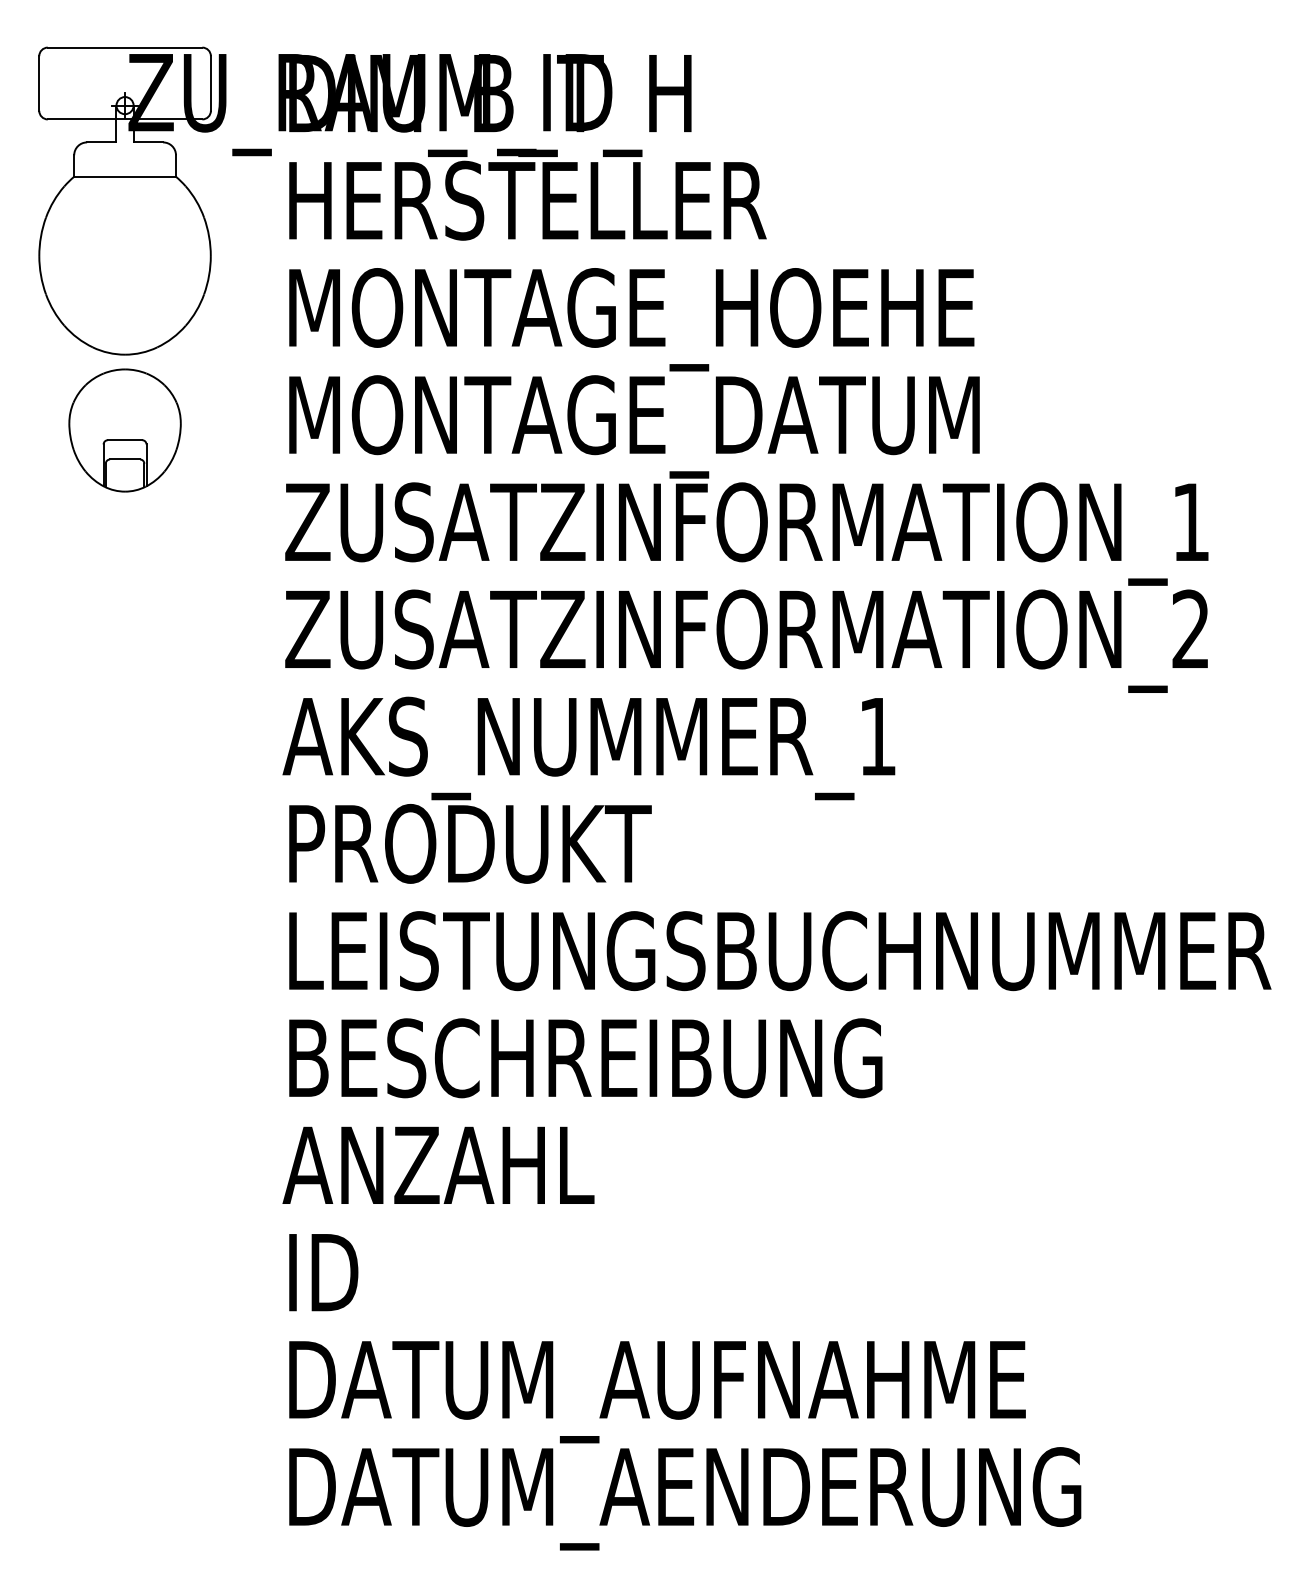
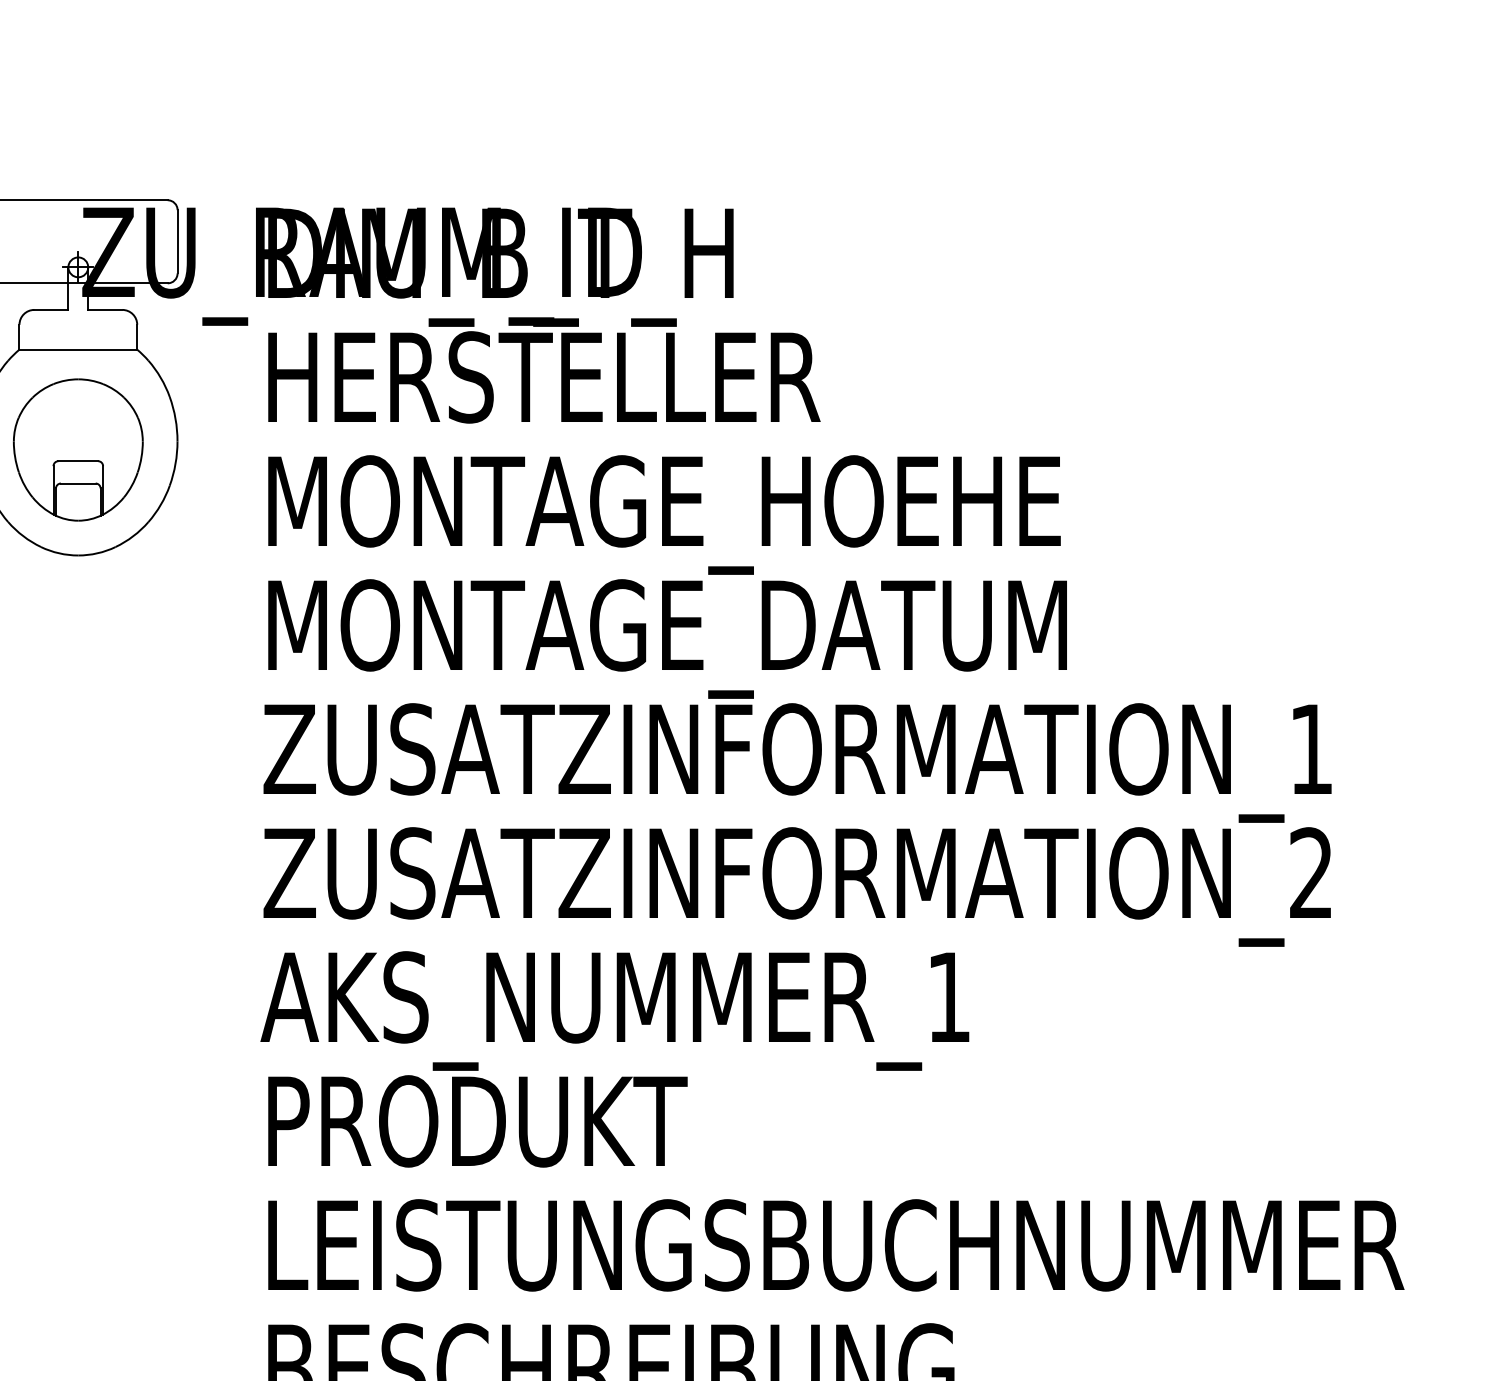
part: (124, 430) -> (77, 449), moved

